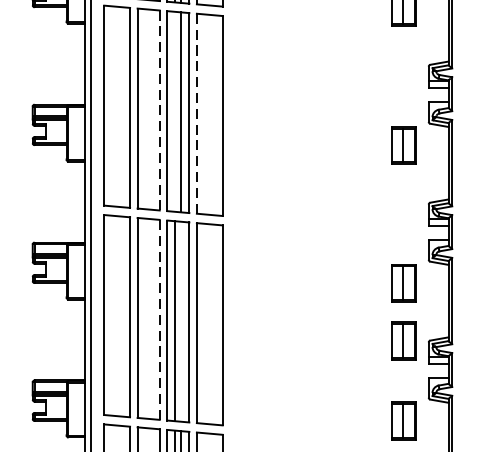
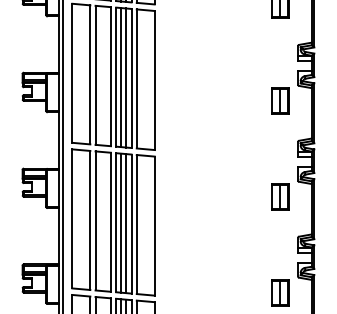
line: (159, 110) -> (110, 76), dashed -> solid
line: (174, 111) -> (121, 77), added
line: (196, 113) -> (136, 78), dashed -> solid
line: (159, 320) -> (110, 222), dashed -> solid
line: (180, 321) -> (125, 223), added
part: (403, 340) -> (280, 236), removed

